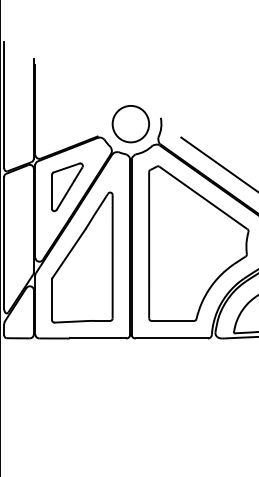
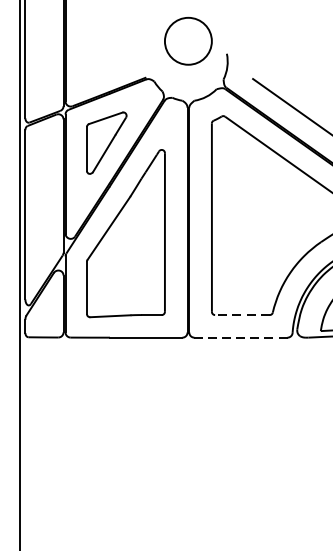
circle: (130, 124) -> (187, 41), moved
line: (172, 320) -> (241, 314), solid -> dashed
line: (171, 338) -> (240, 337), solid -> dashed

